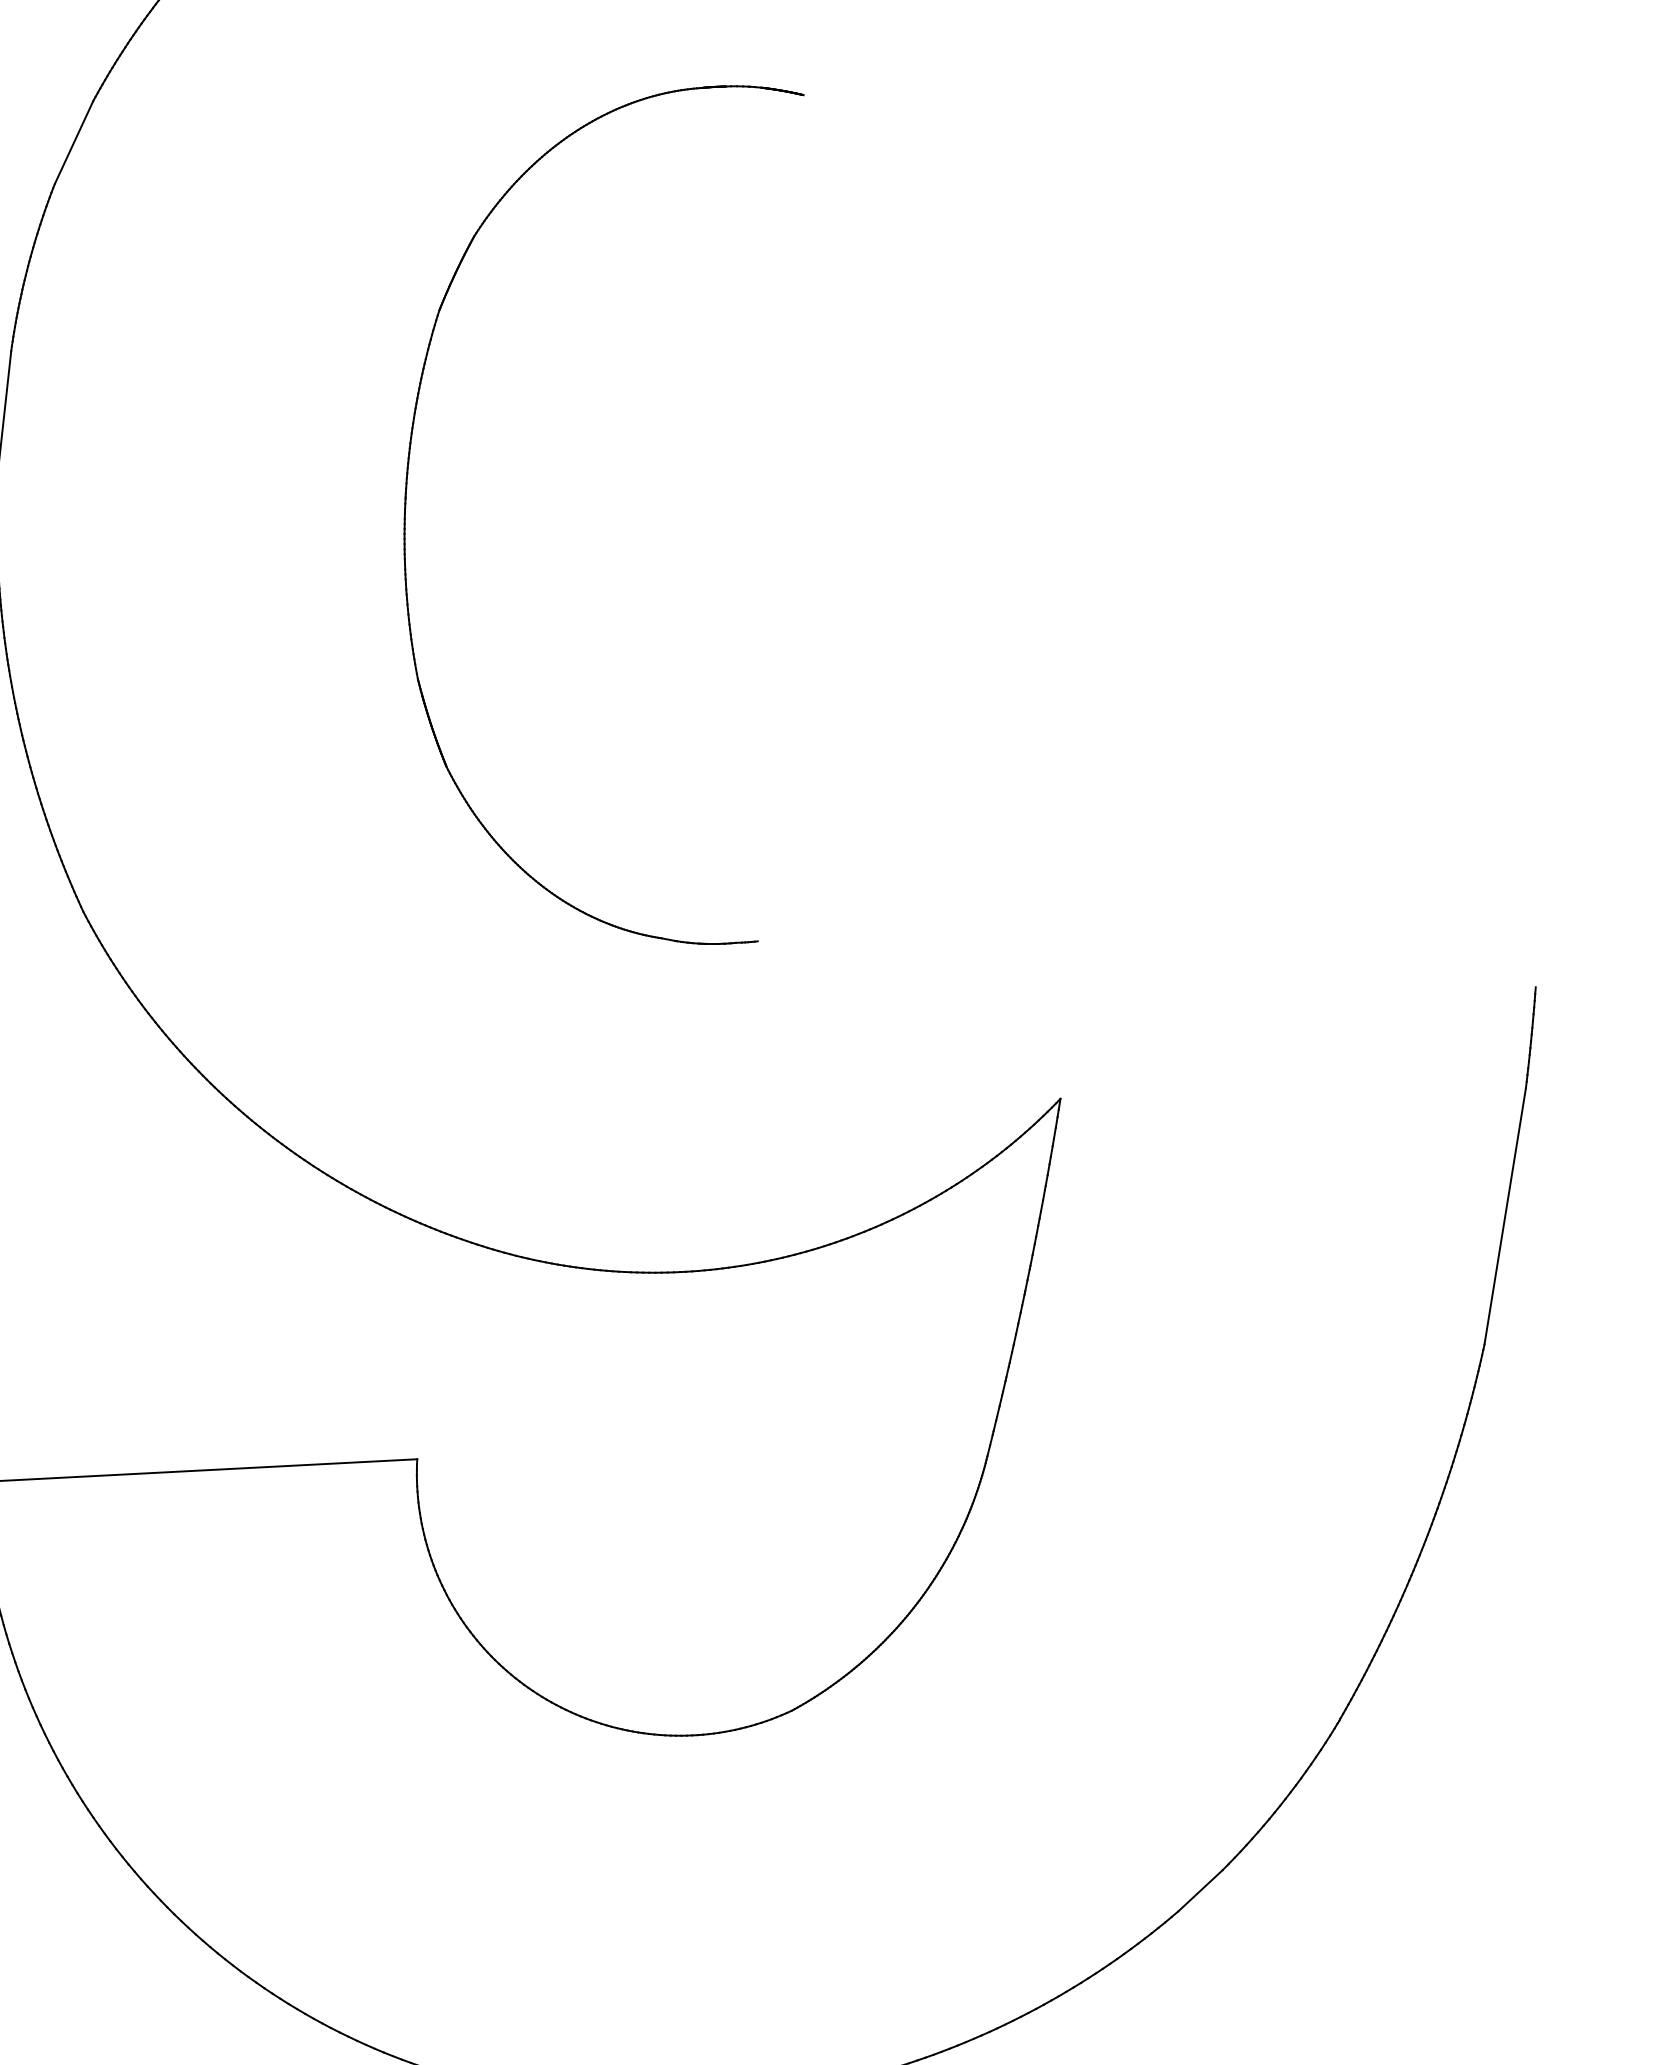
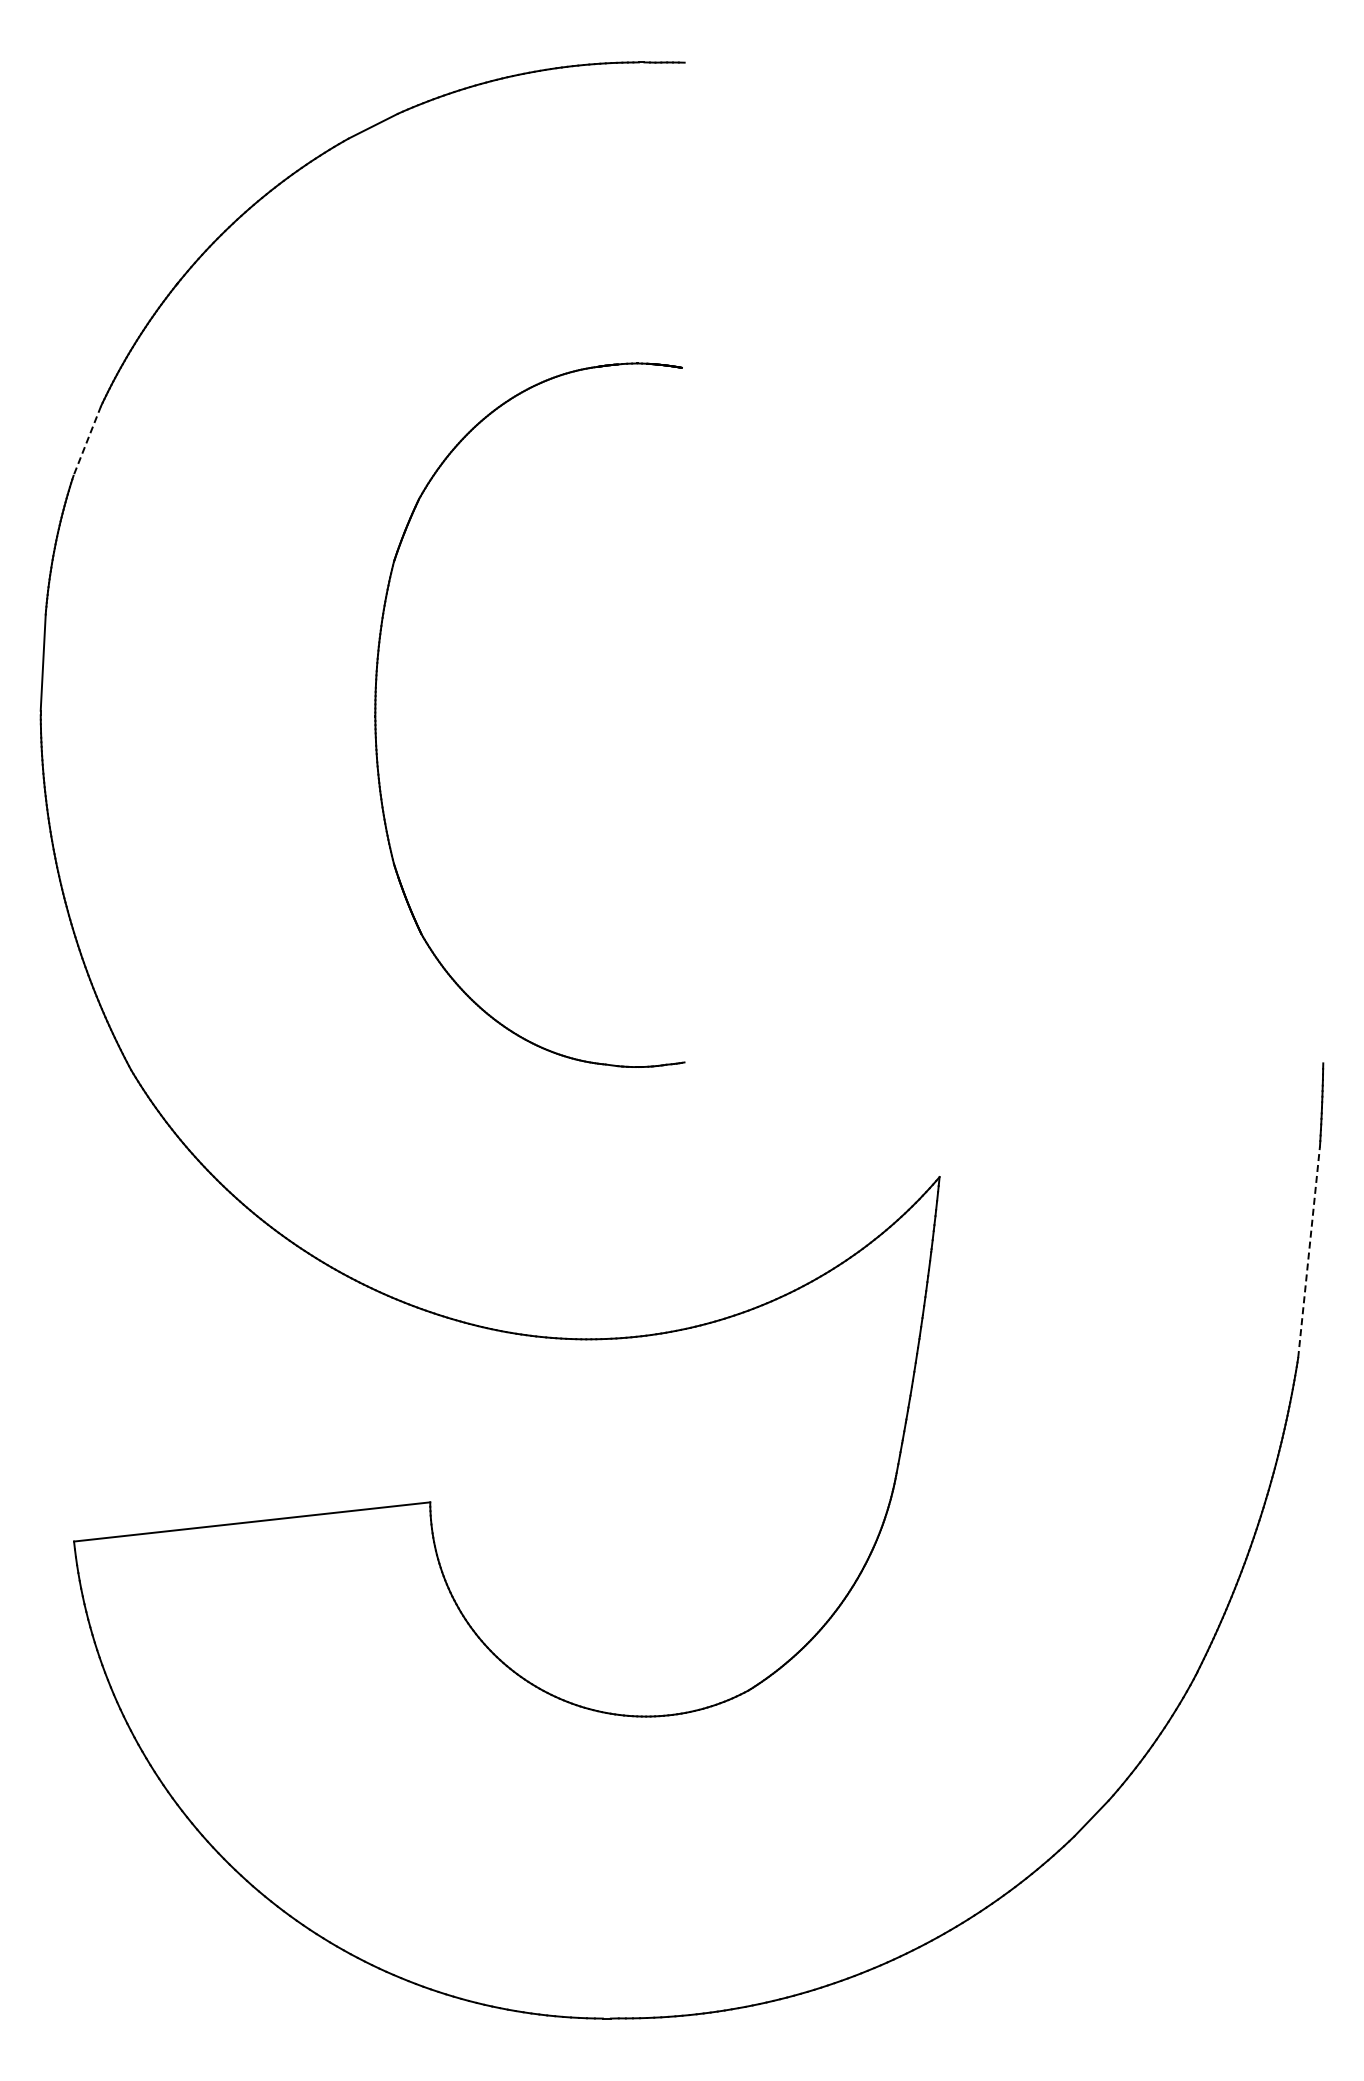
line: (74, 143) -> (87, 441), solid -> dashed
line: (1505, 1215) -> (1309, 1251), solid -> dashed

